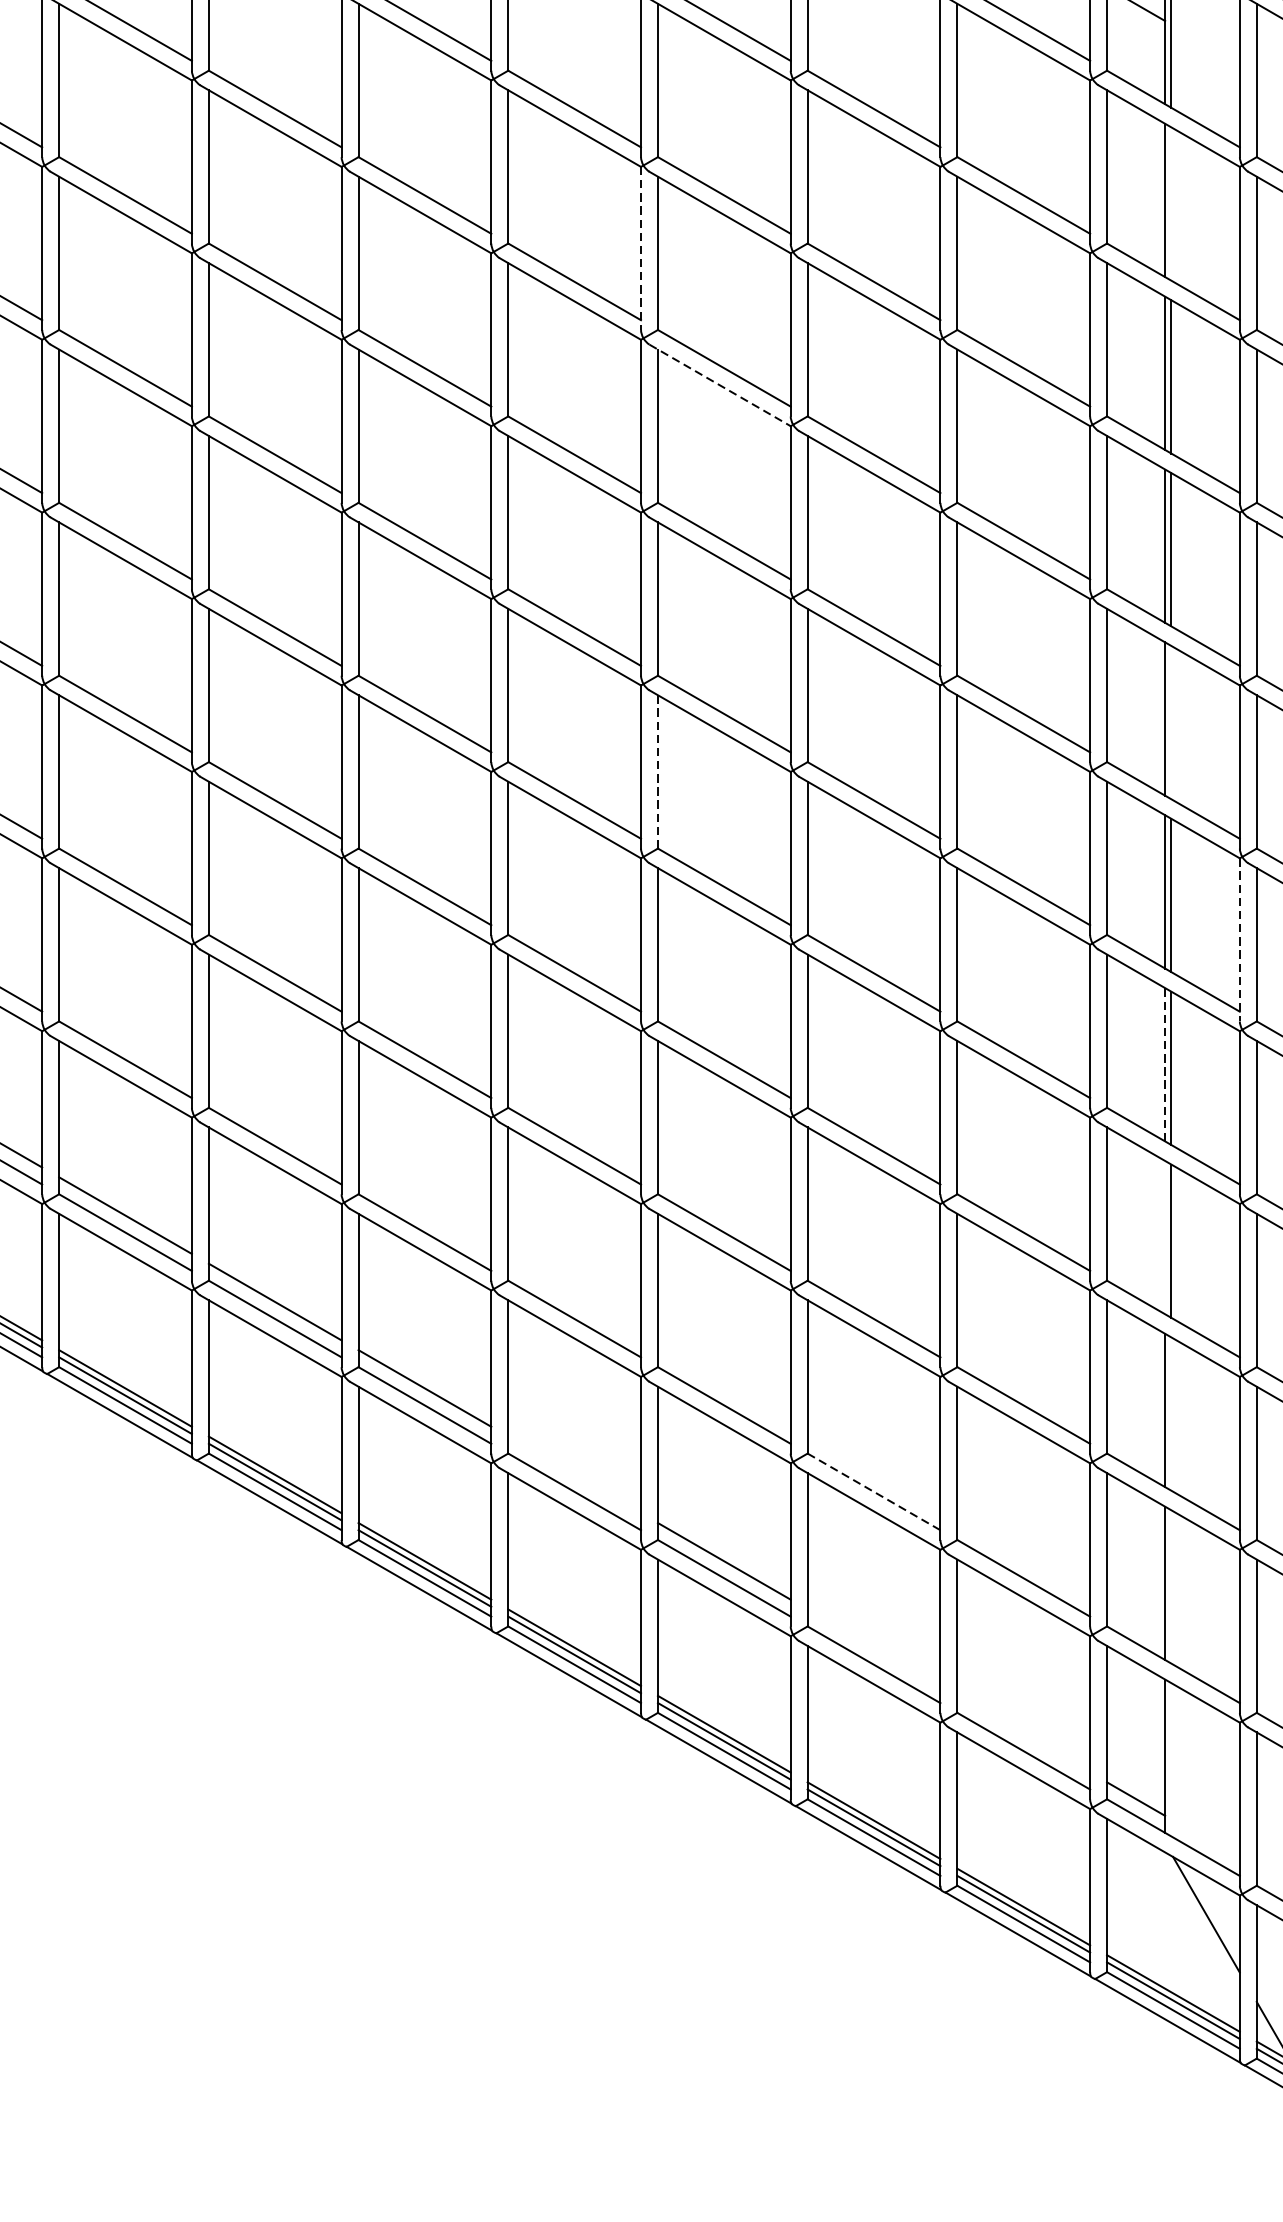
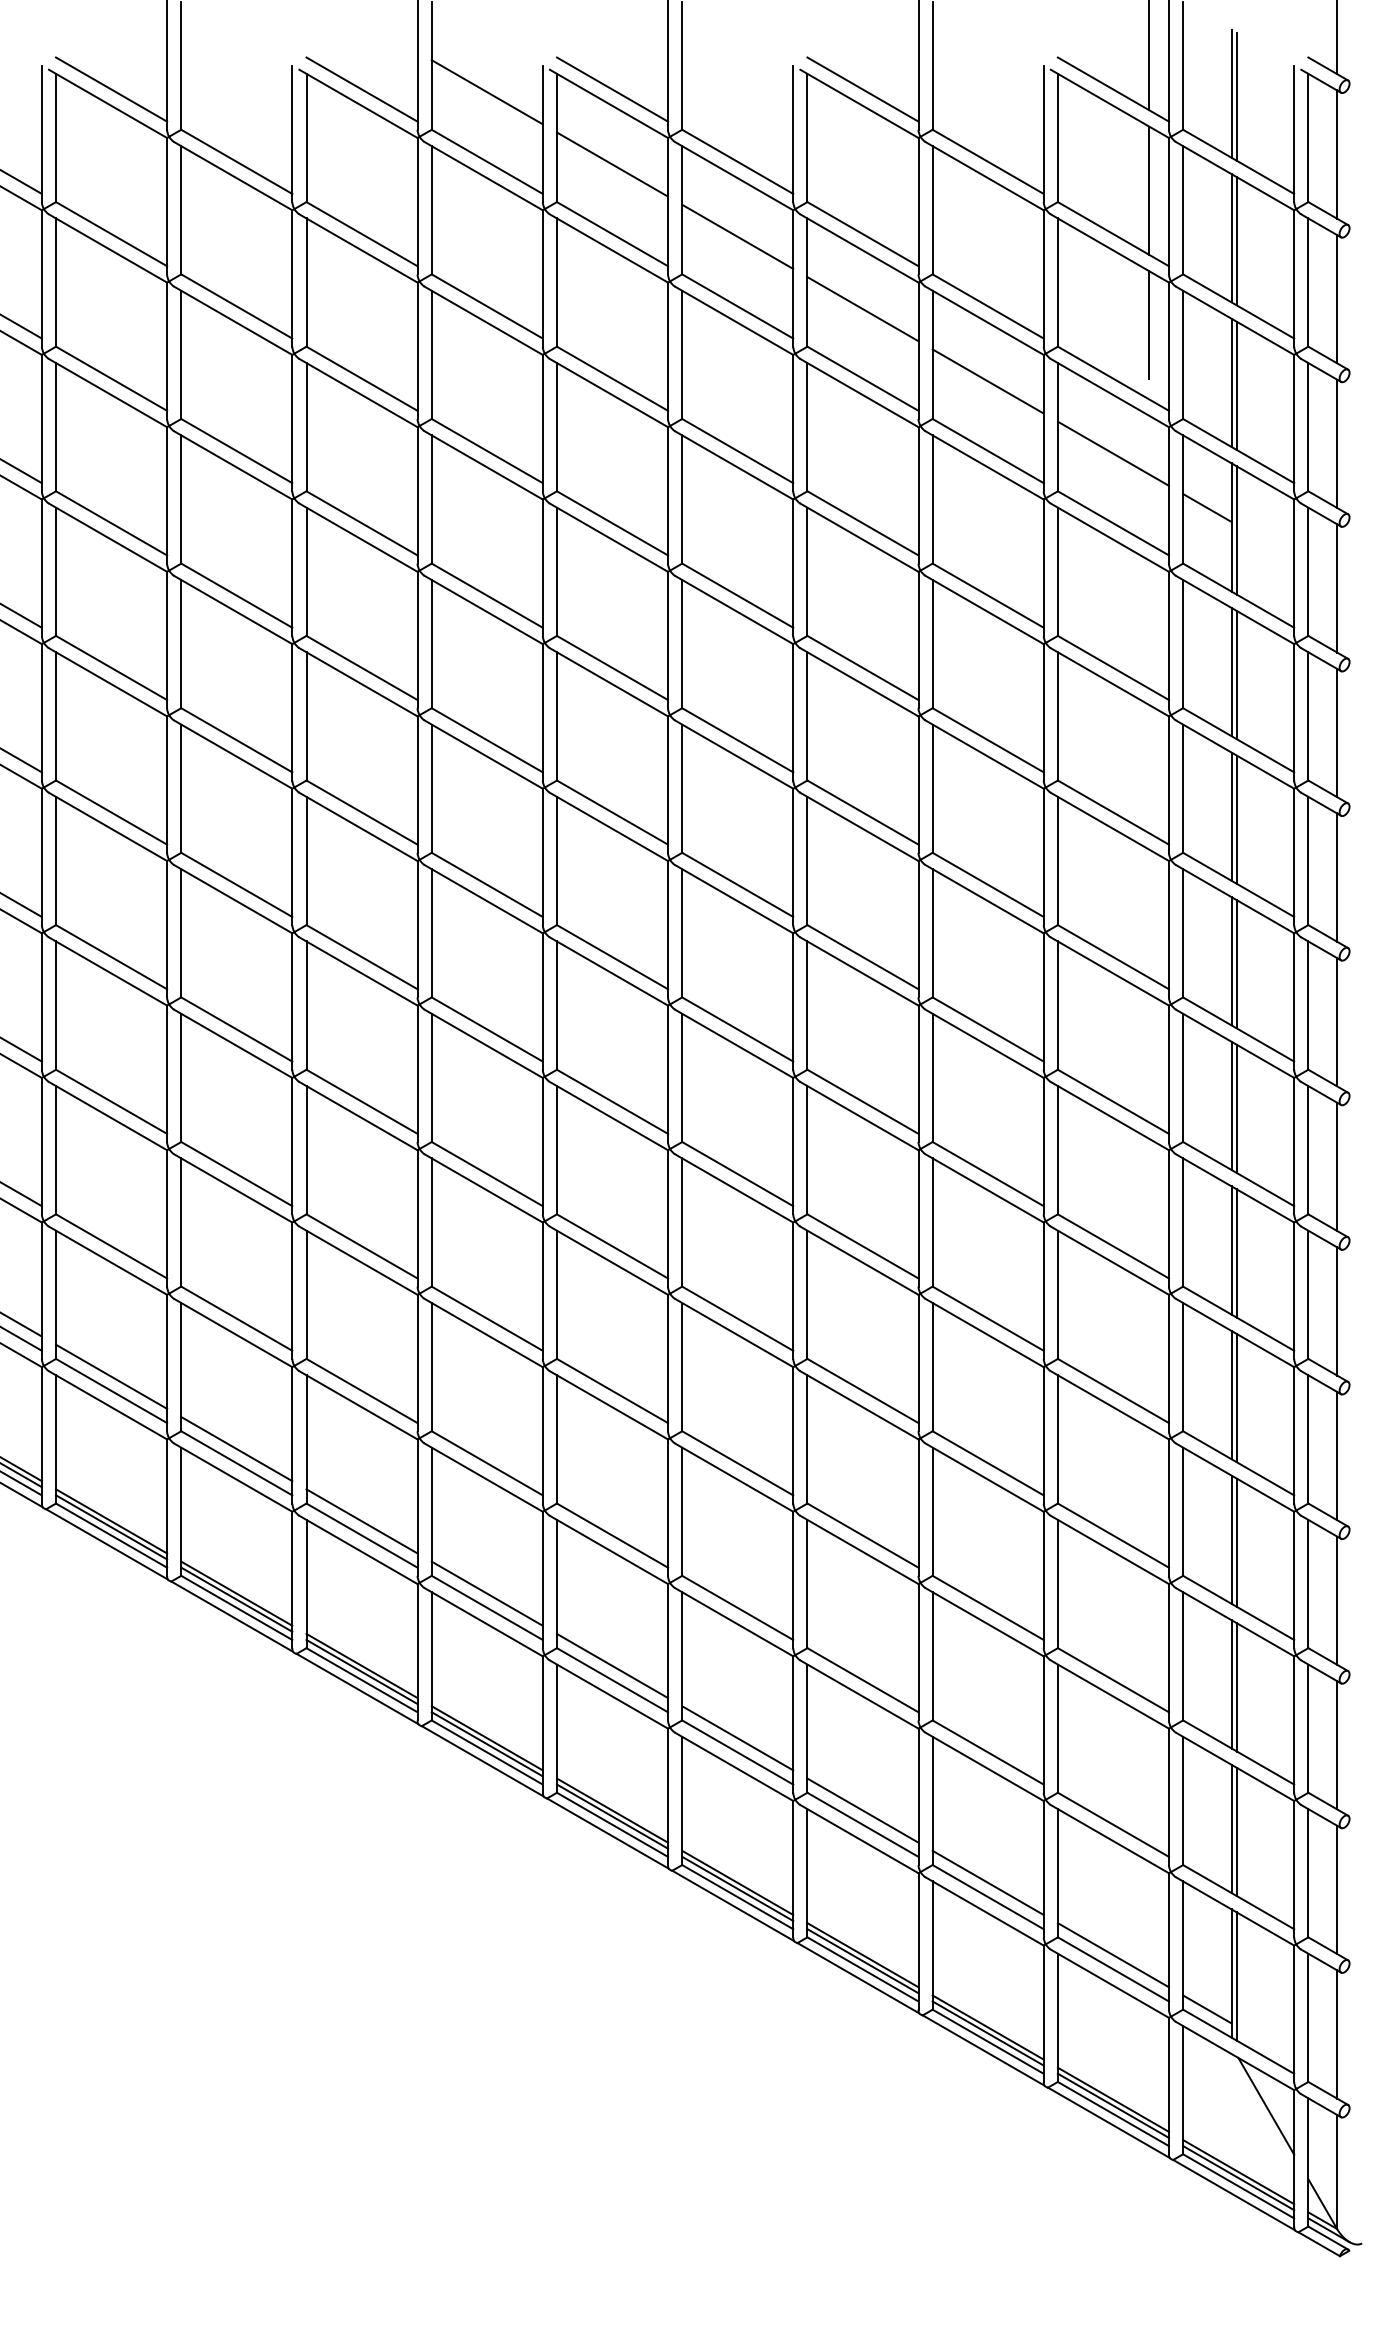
line: (1170, 204) -> (1236, 675), added
line: (641, 248) -> (793, 712), dashed -> solid
line: (720, 386) -> (859, 827), dashed -> solid
line: (1170, 722) -> (1236, 1108), added
line: (658, 772) -> (807, 1150), dashed -> solid
line: (1240, 940) -> (1294, 1291), dashed -> solid
line: (1164, 1063) -> (1231, 1394), dashed -> solid
line: (1164, 1237) -> (1231, 1539), added
line: (1170, 1414) -> (1236, 1687), added
line: (574, 1475) -> (737, 1738), added
line: (874, 1491) -> (988, 1752), dashed -> solid
line: (1170, 1586) -> (1236, 1831), added
line: (873, 1647) -> (987, 1882), added
line: (1022, 1734) -> (1112, 1955), added
line: (1170, 1759) -> (1236, 1976), added

